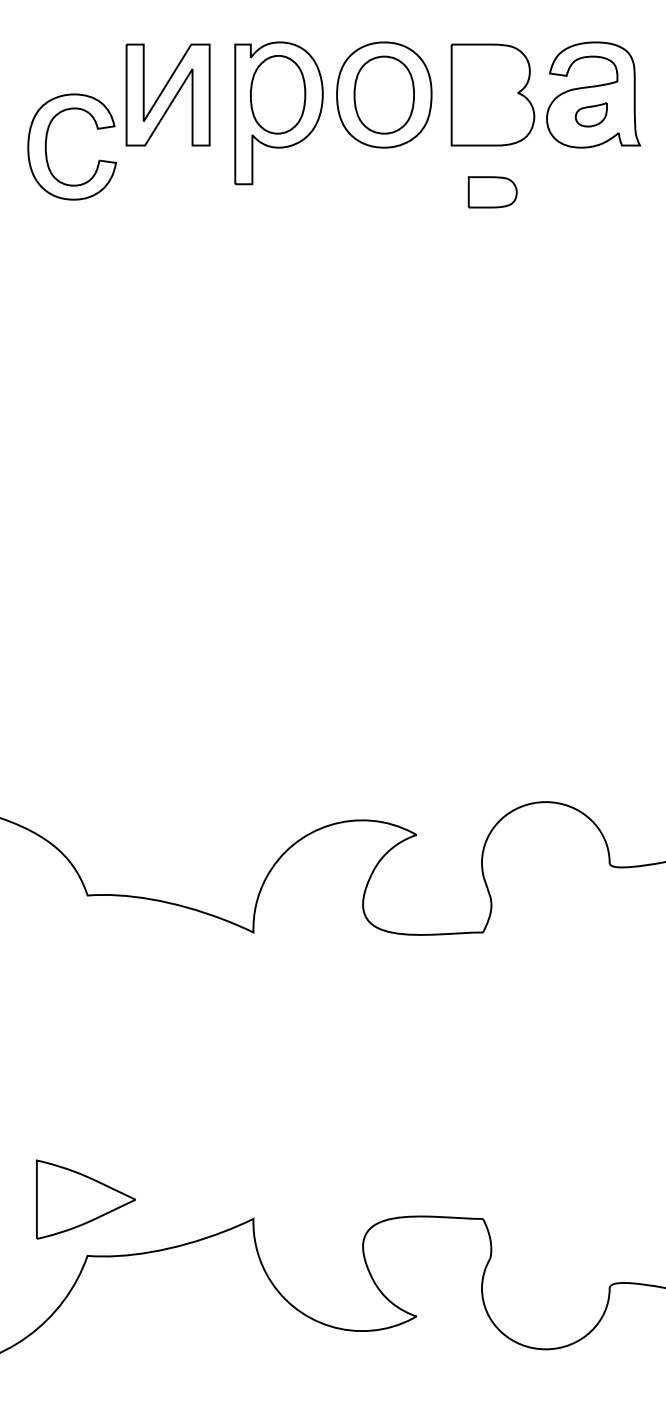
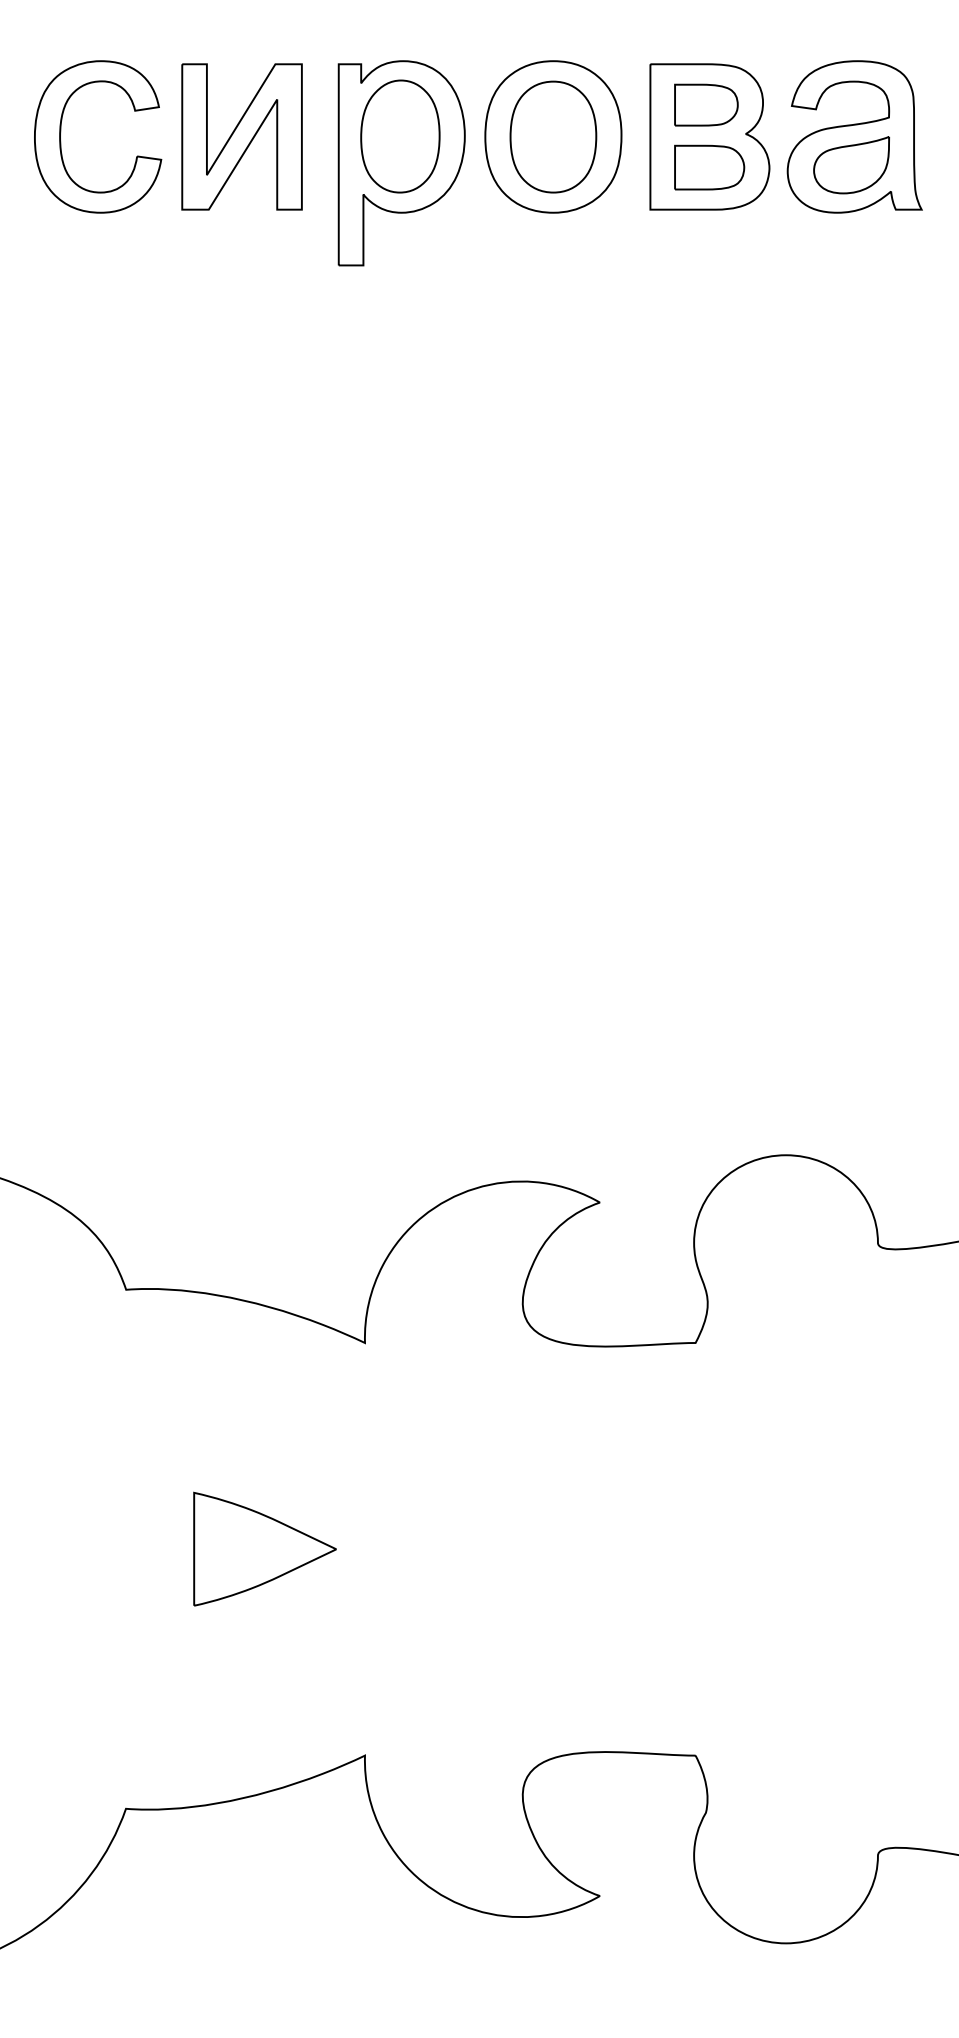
part: (490, 72) -> (706, 104), added
part: (591, 114) -> (851, 164), size x1.67
part: (47, 139) -> (62, 126), moved
part: (492, 192) -> (709, 167), moved
part: (85, 1199) -> (264, 1548), moved

